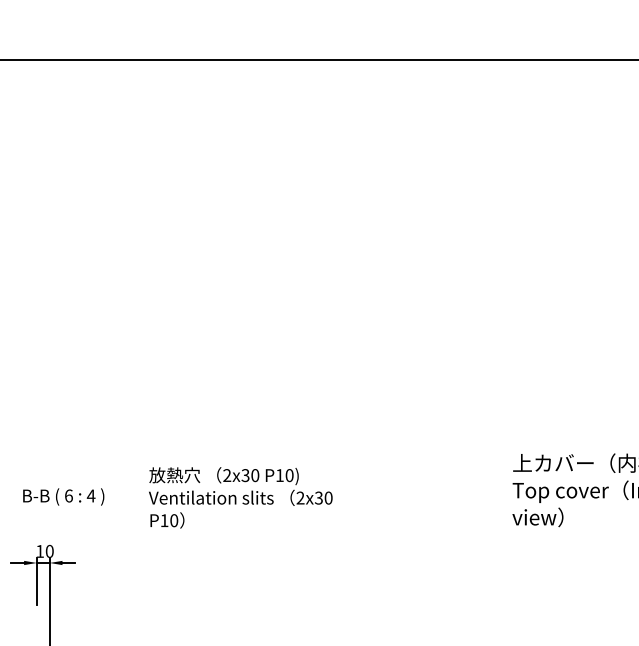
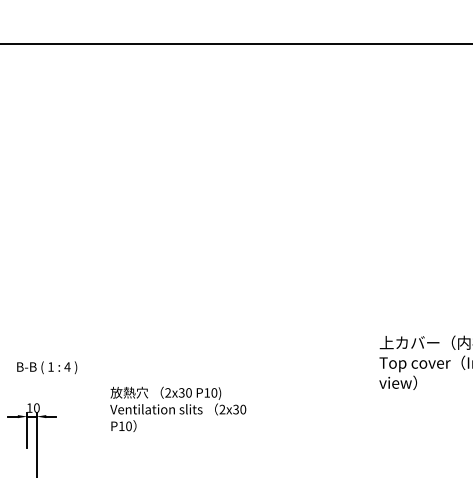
text: (68, 495) -> (50, 366), 6 -> 1
text: (241, 496) -> (178, 408), moved

